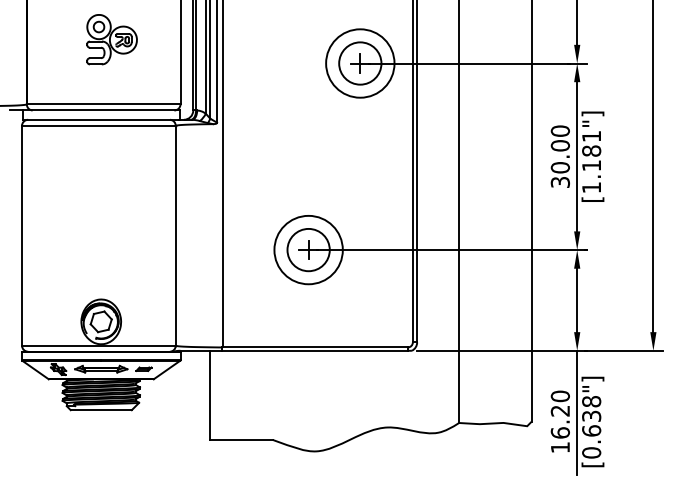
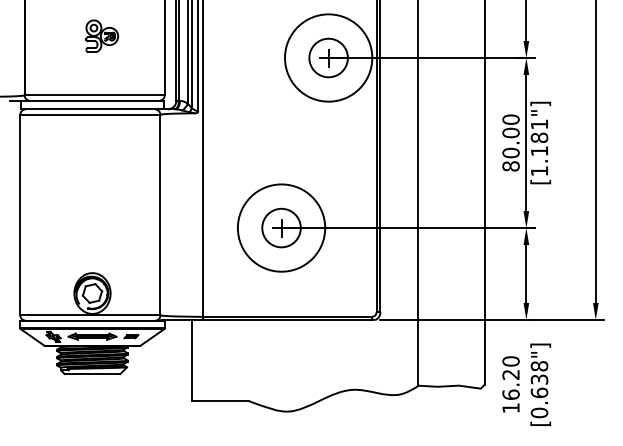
part: (111, 38) -> (101, 35), size x0.7
circle: (360, 62) -> (328, 57), size x1.4
text: (559, 182) -> (510, 166), 30.00 -> 80.00
circle: (308, 249) -> (281, 227), size x1.4
line: (577, 411) -> (526, 375), removed

